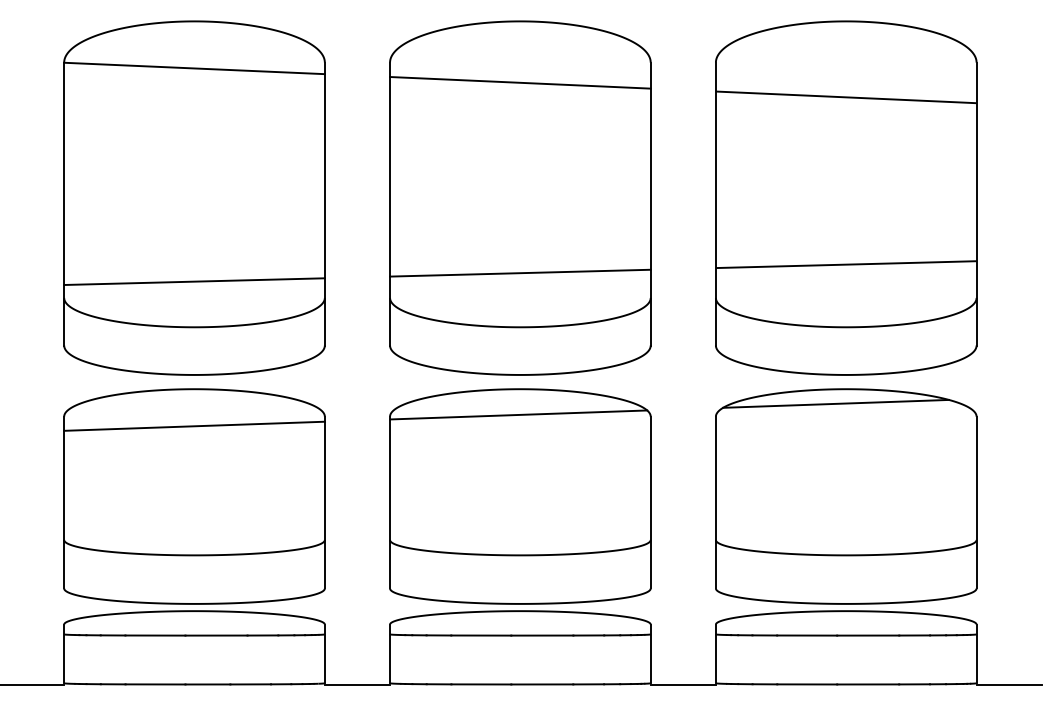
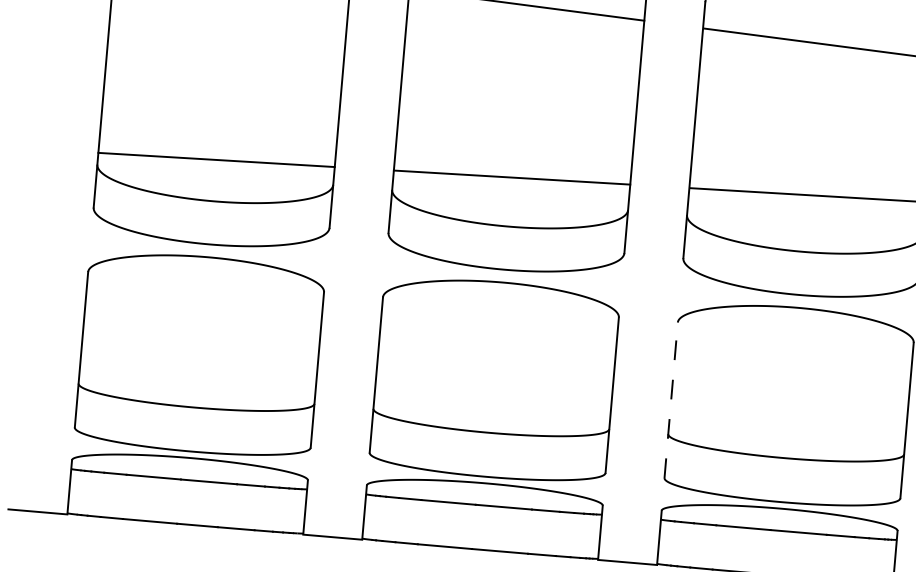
line: (836, 403) -> (787, 320), removed
line: (518, 414) -> (499, 305), removed
line: (194, 425) -> (205, 290), removed
line: (715, 502) -> (670, 400), solid -> dashed

